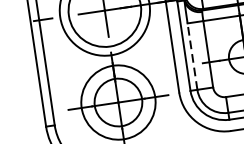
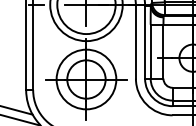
line: (192, 56) -> (150, 51), dashed -> solid

